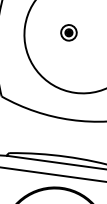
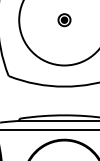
part: (68, 33) -> (64, 20), moved

